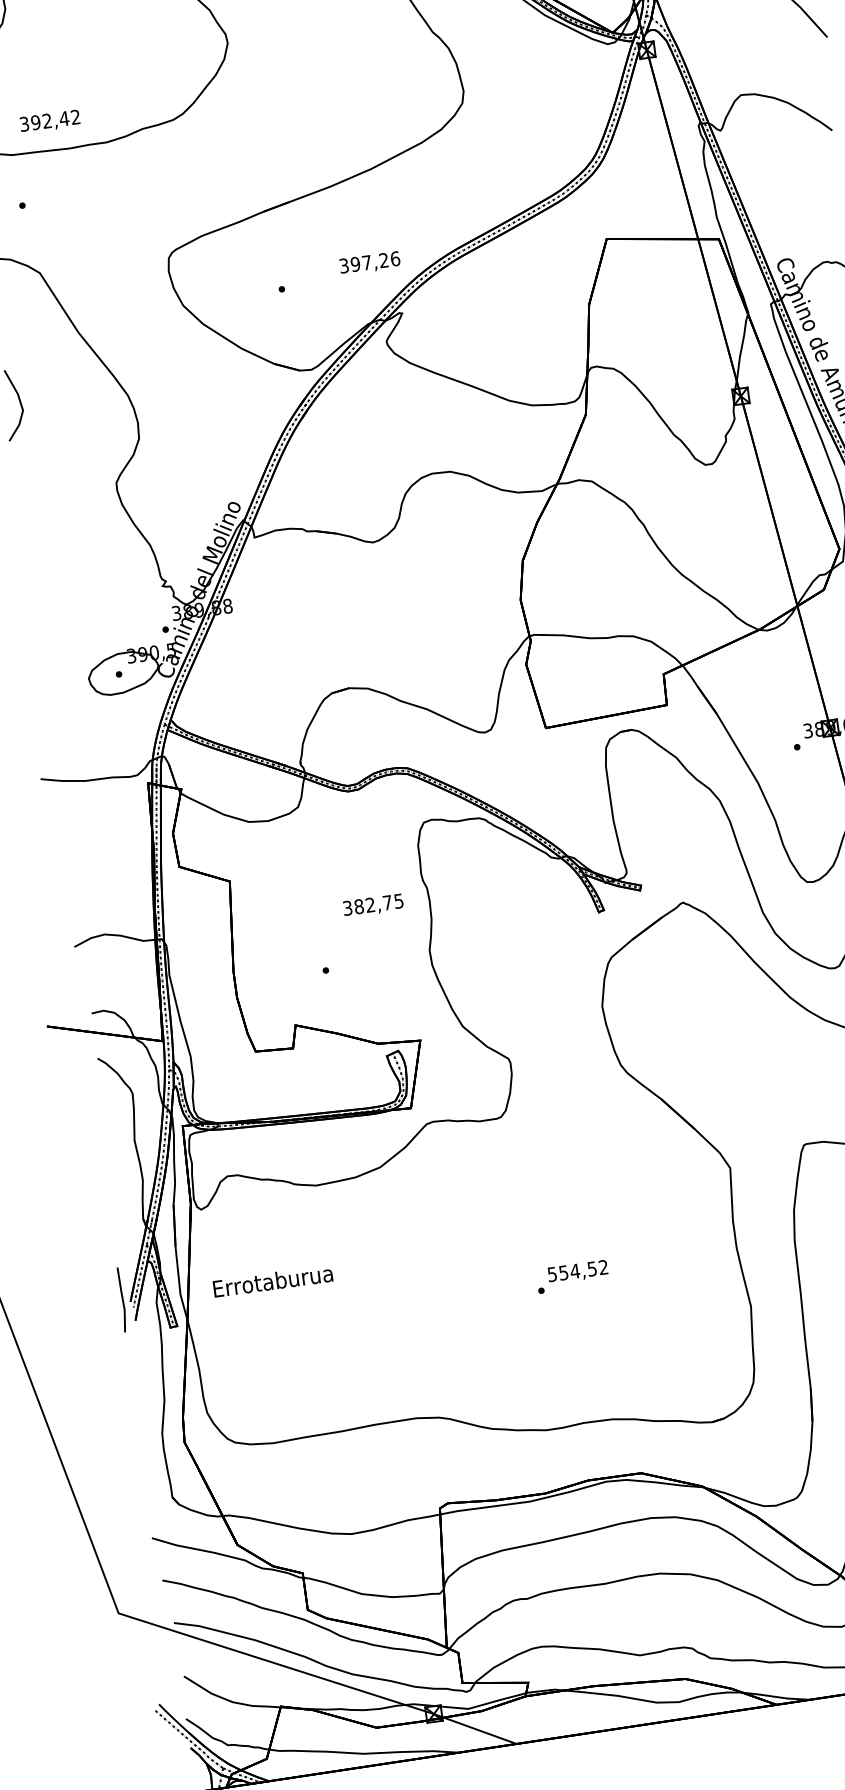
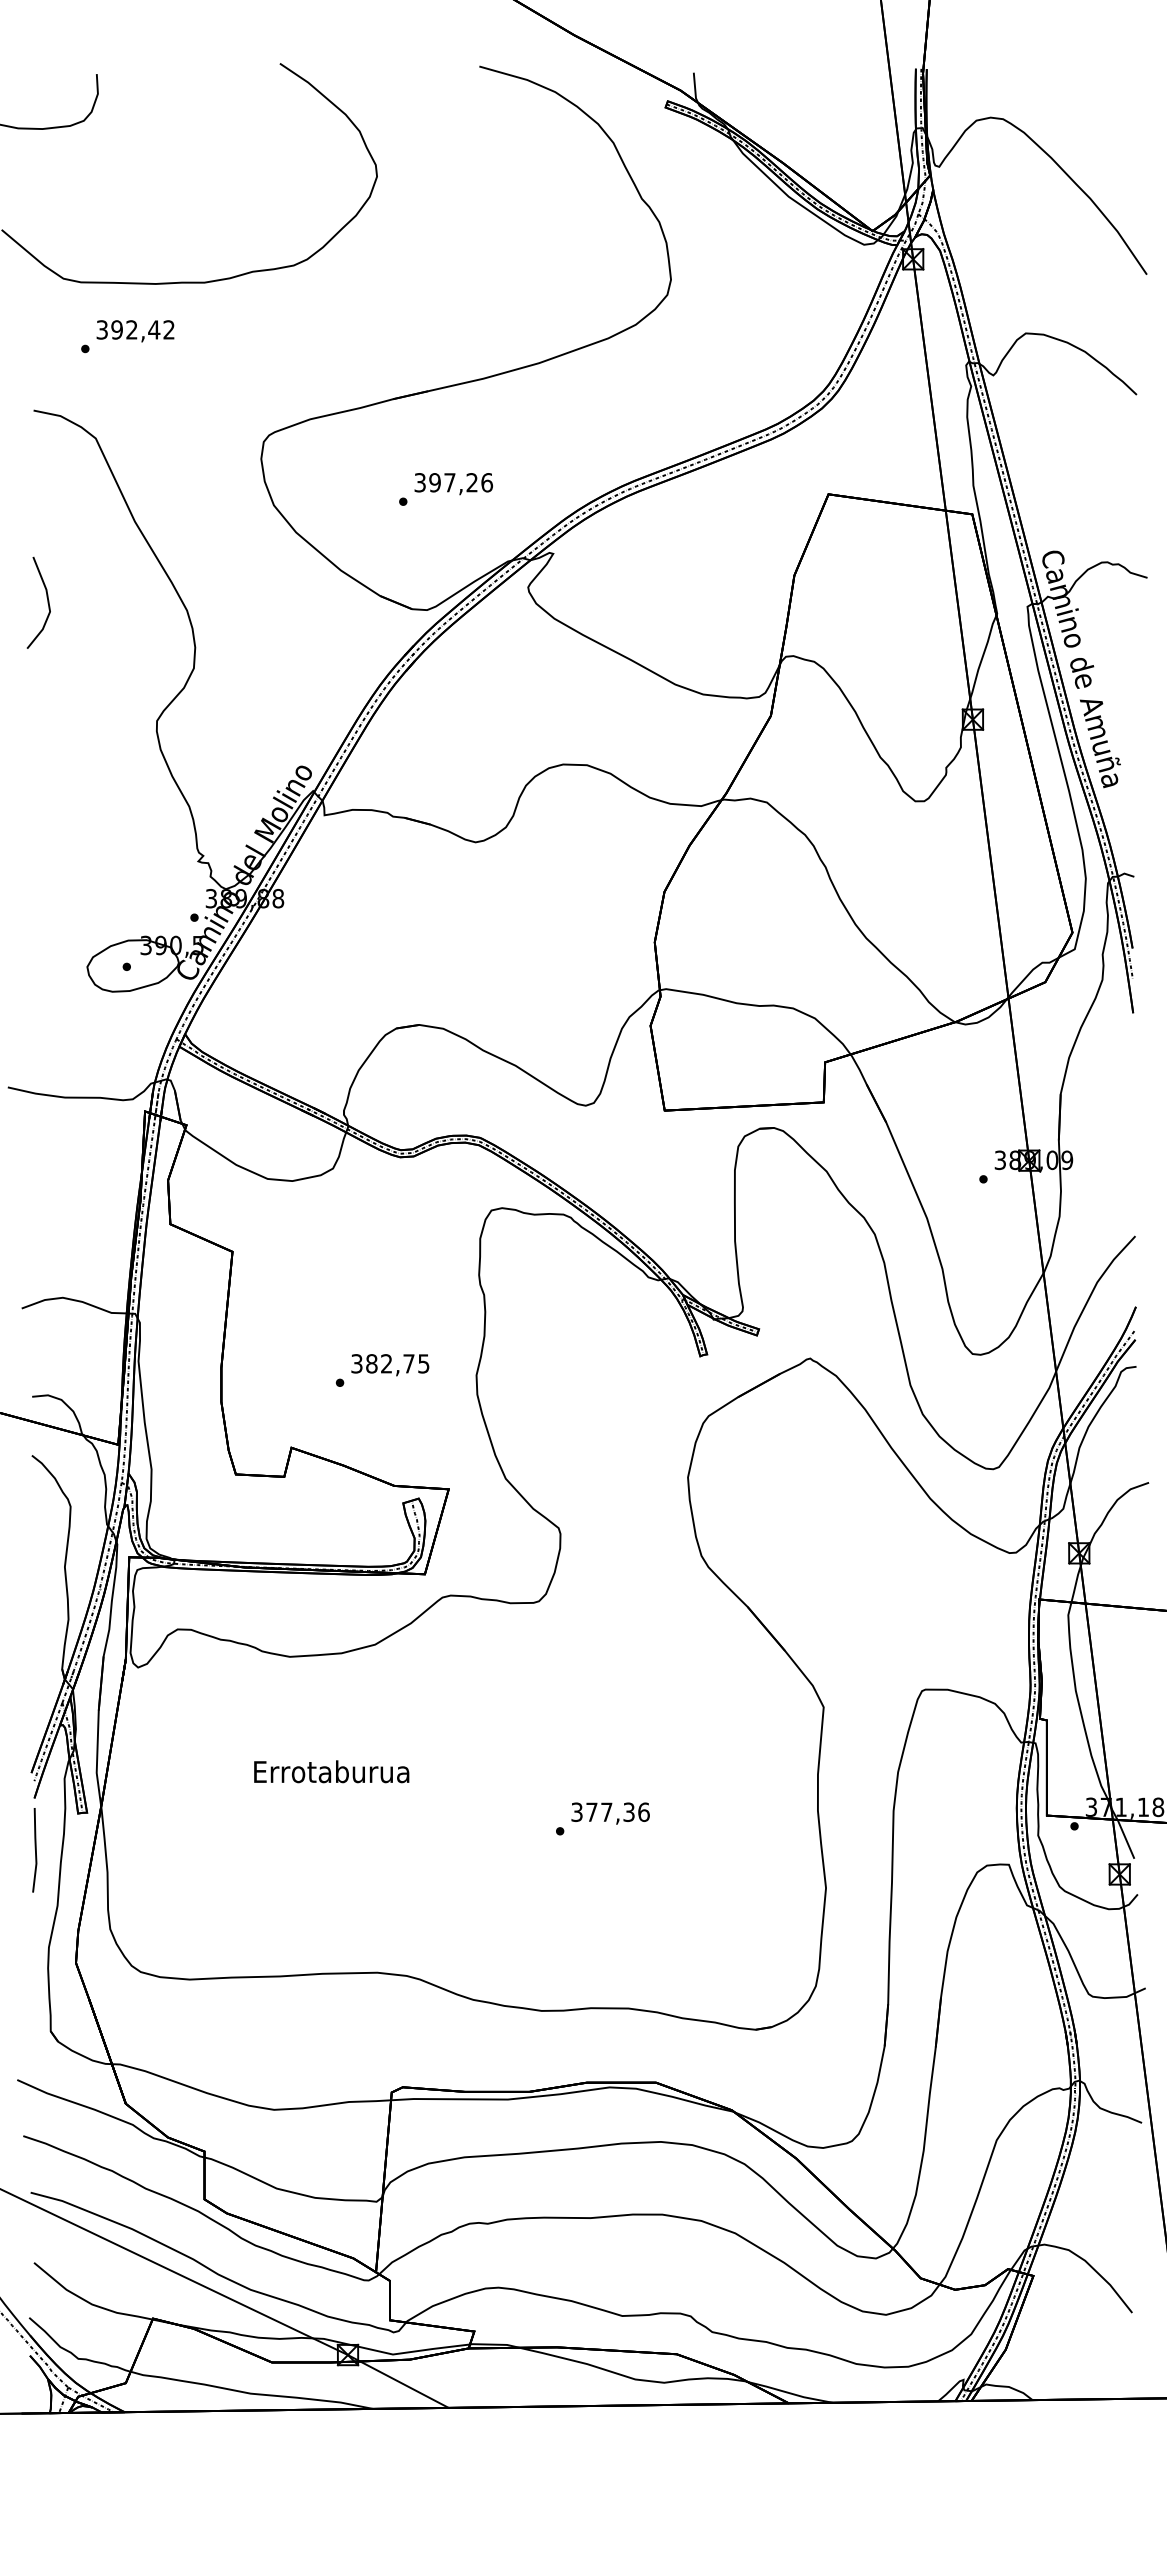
text: (50, 121) -> (135, 331), moved
text: (369, 263) -> (453, 484), moved
text: (373, 906) -> (390, 1365), moved
text: (578, 1271) -> (610, 1812), 554,52 -> 377,36
text: (272, 1280) -> (331, 1771), moved
line: (122, 1299) -> (35, 1850), moved

